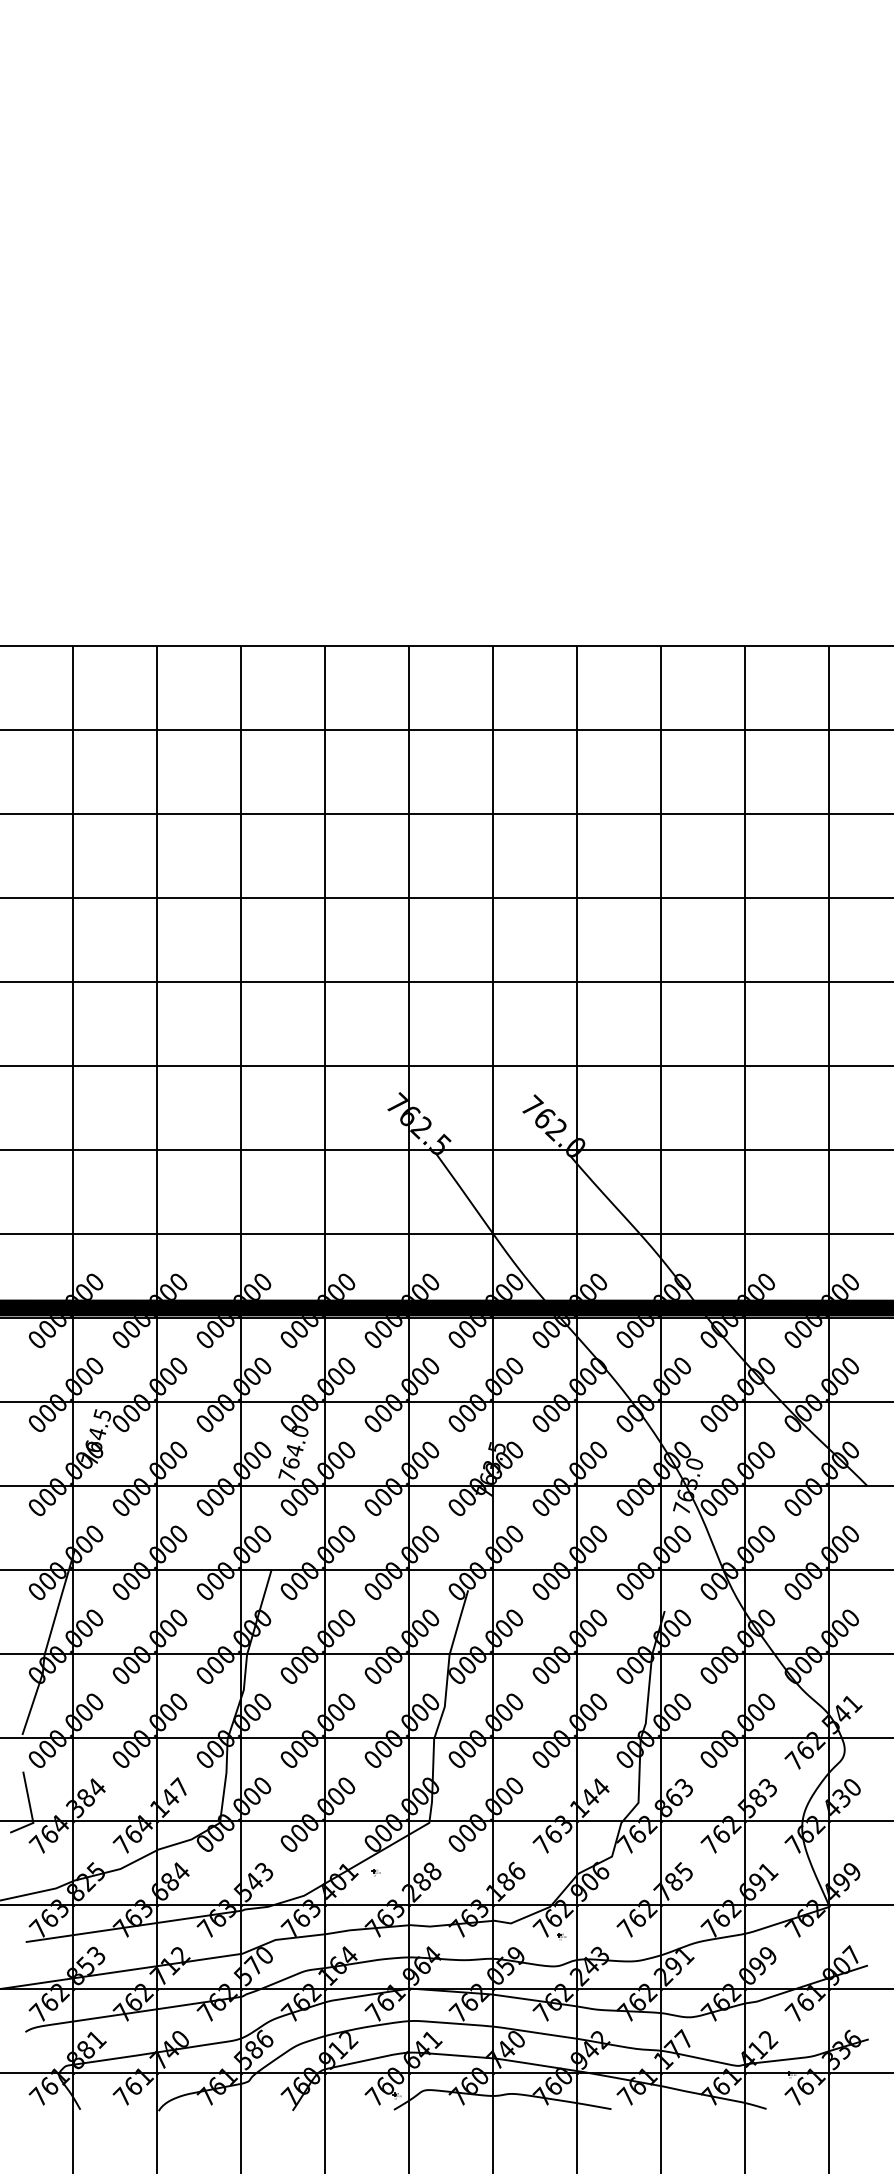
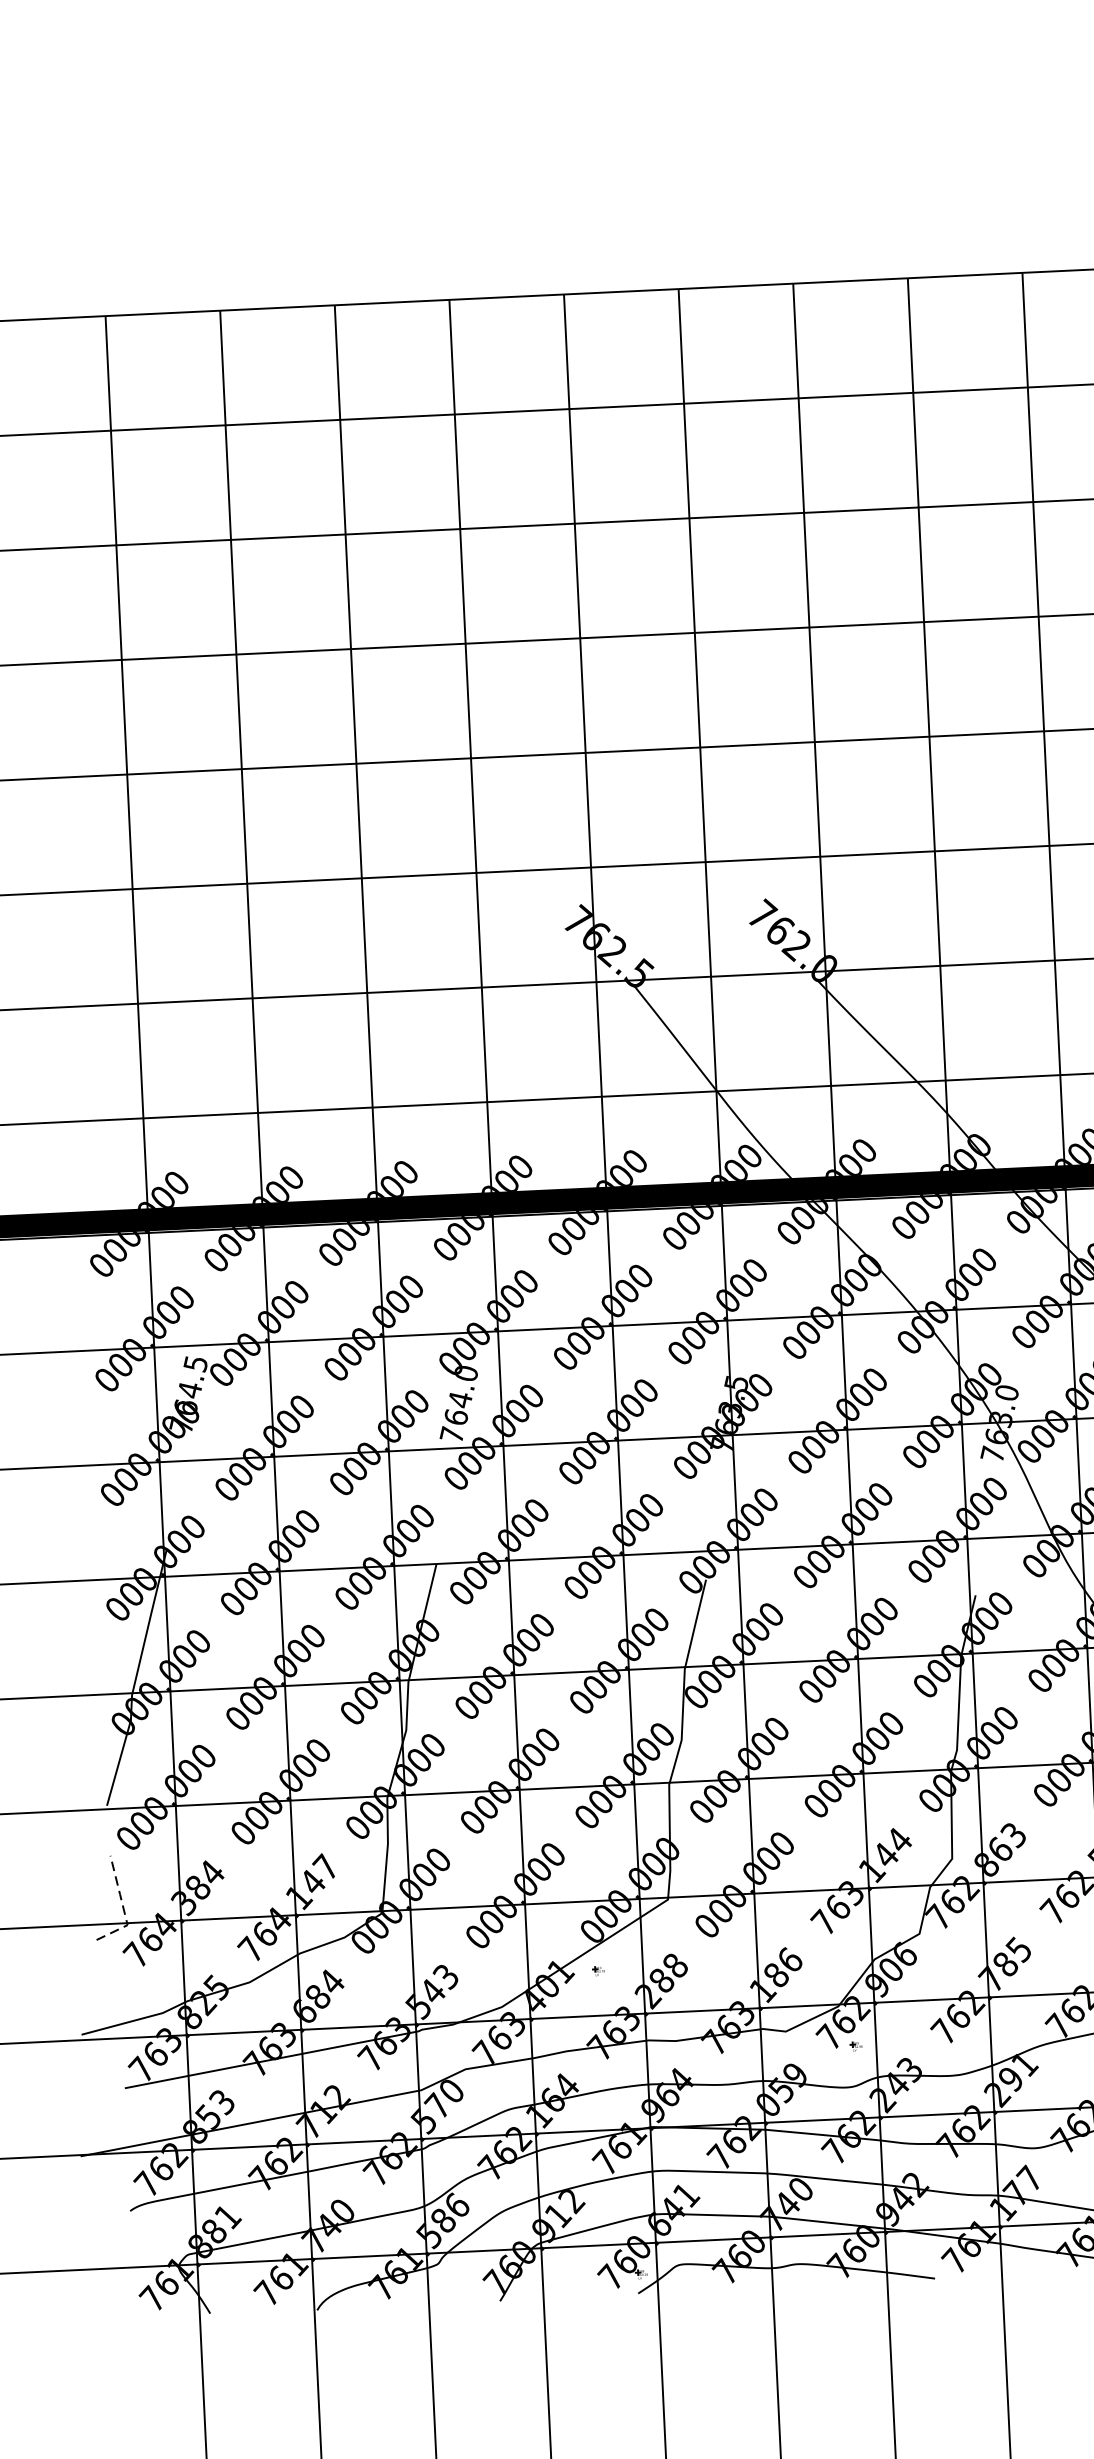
line: (30, 1809) -> (122, 1906), solid -> dashed

